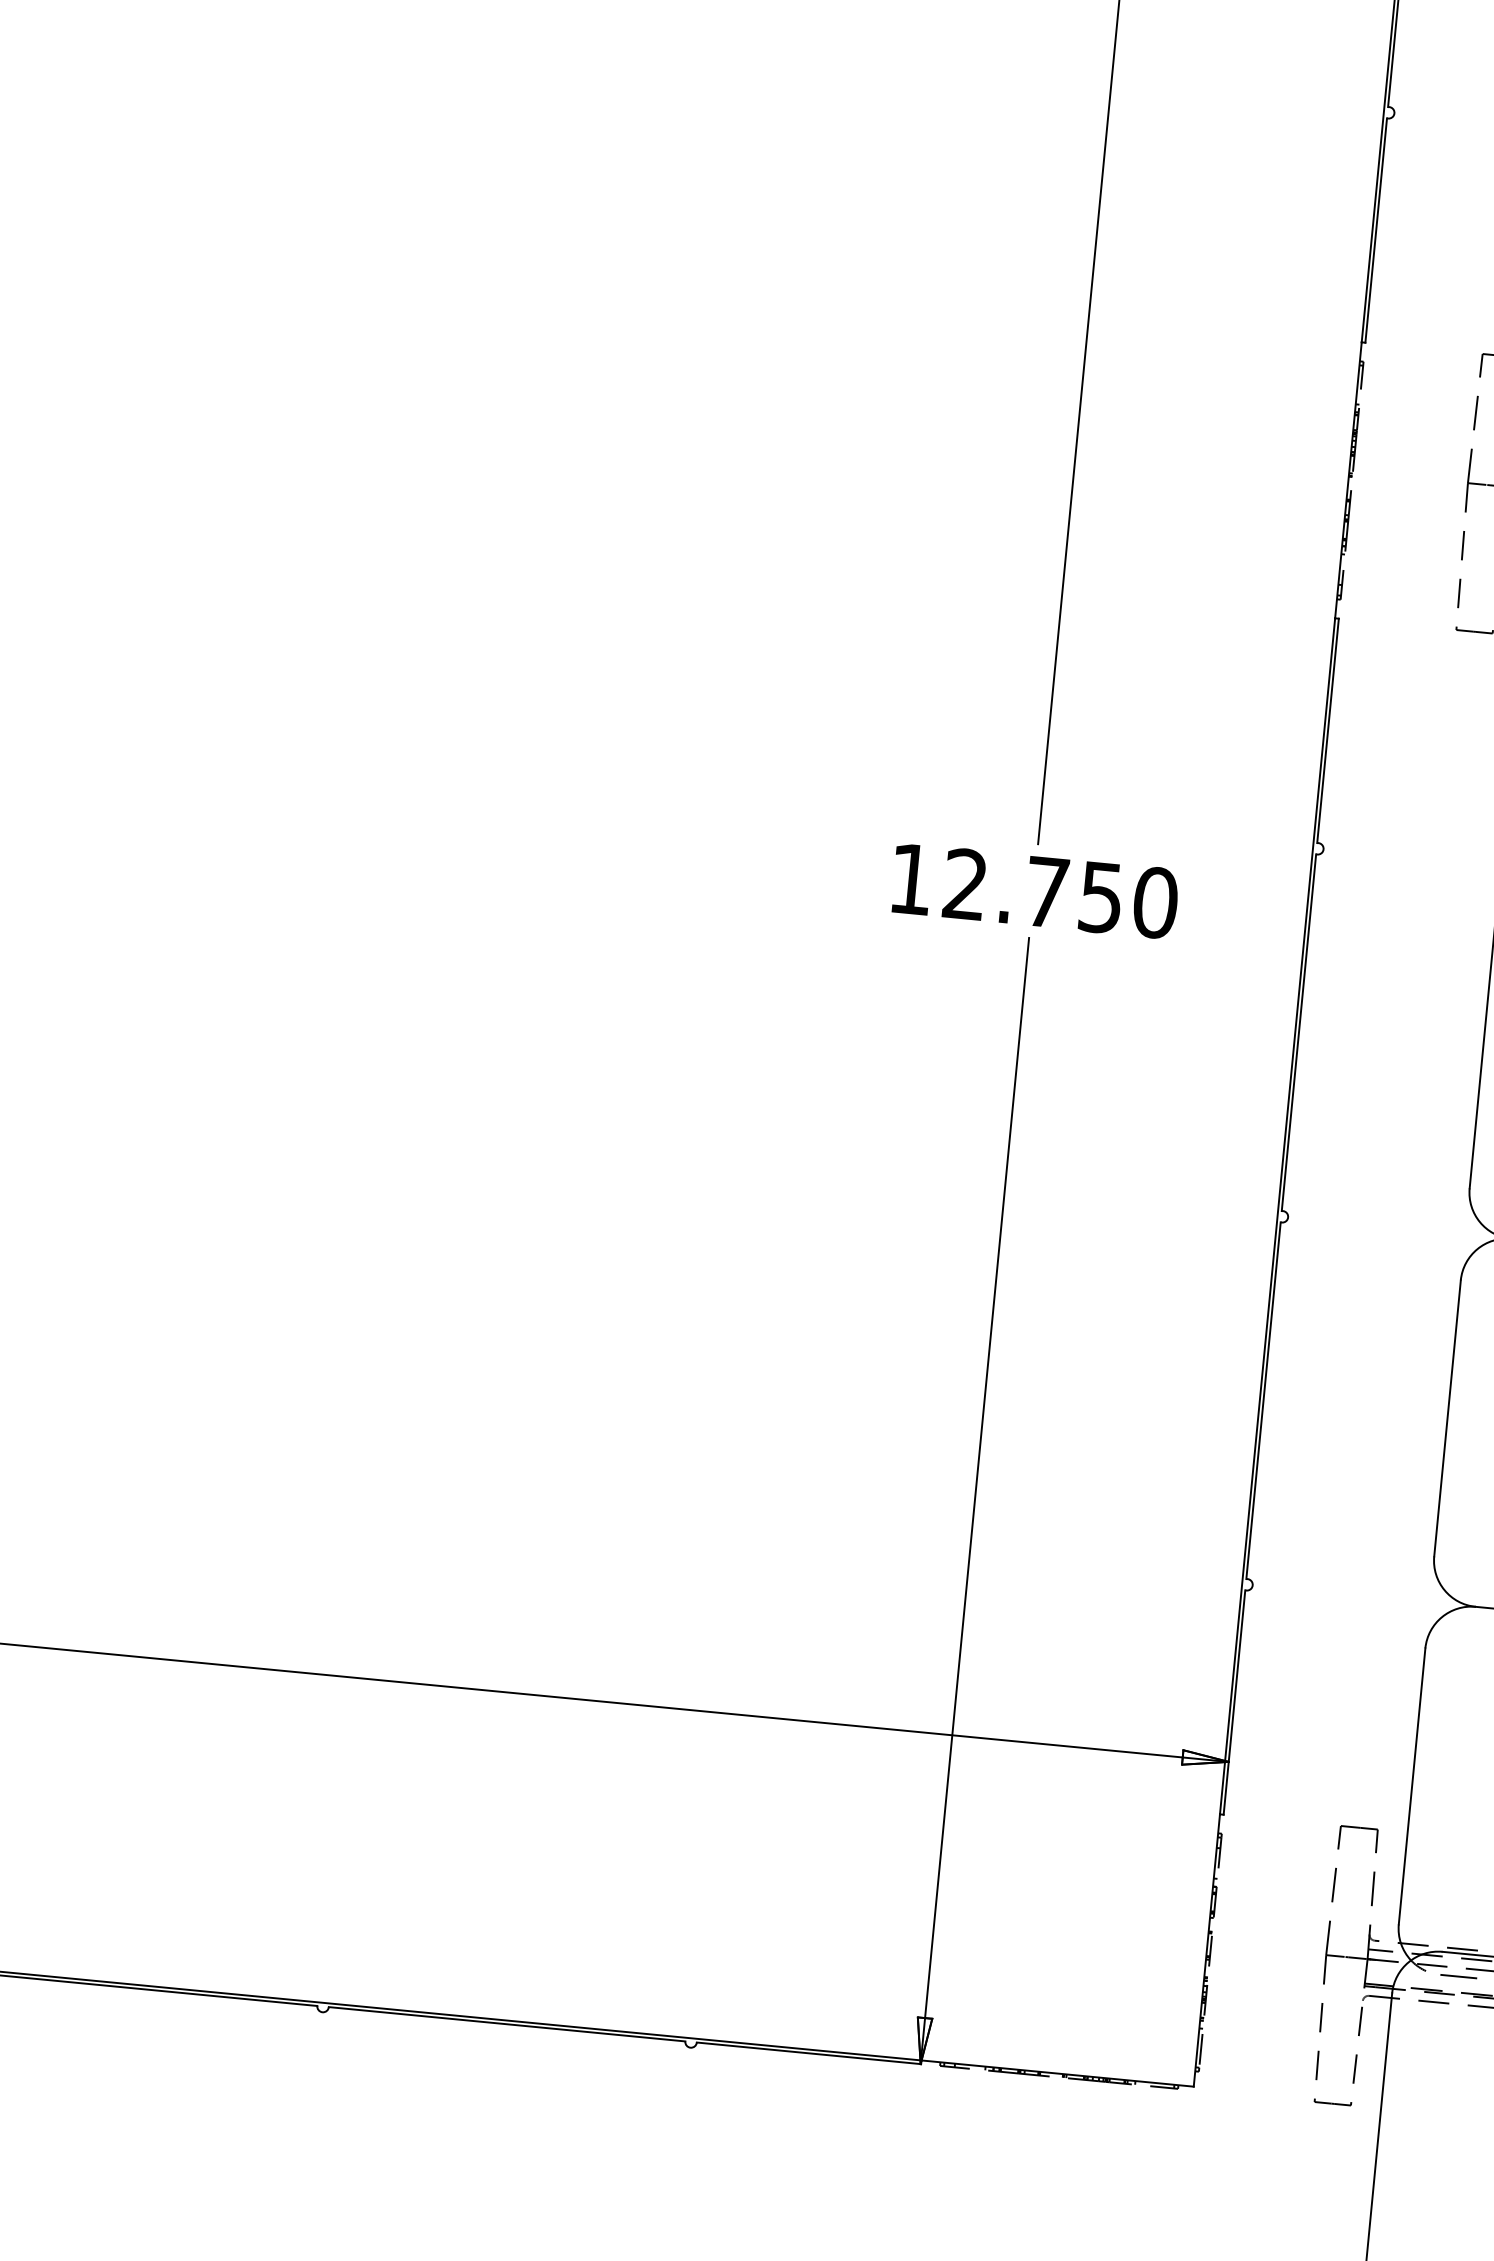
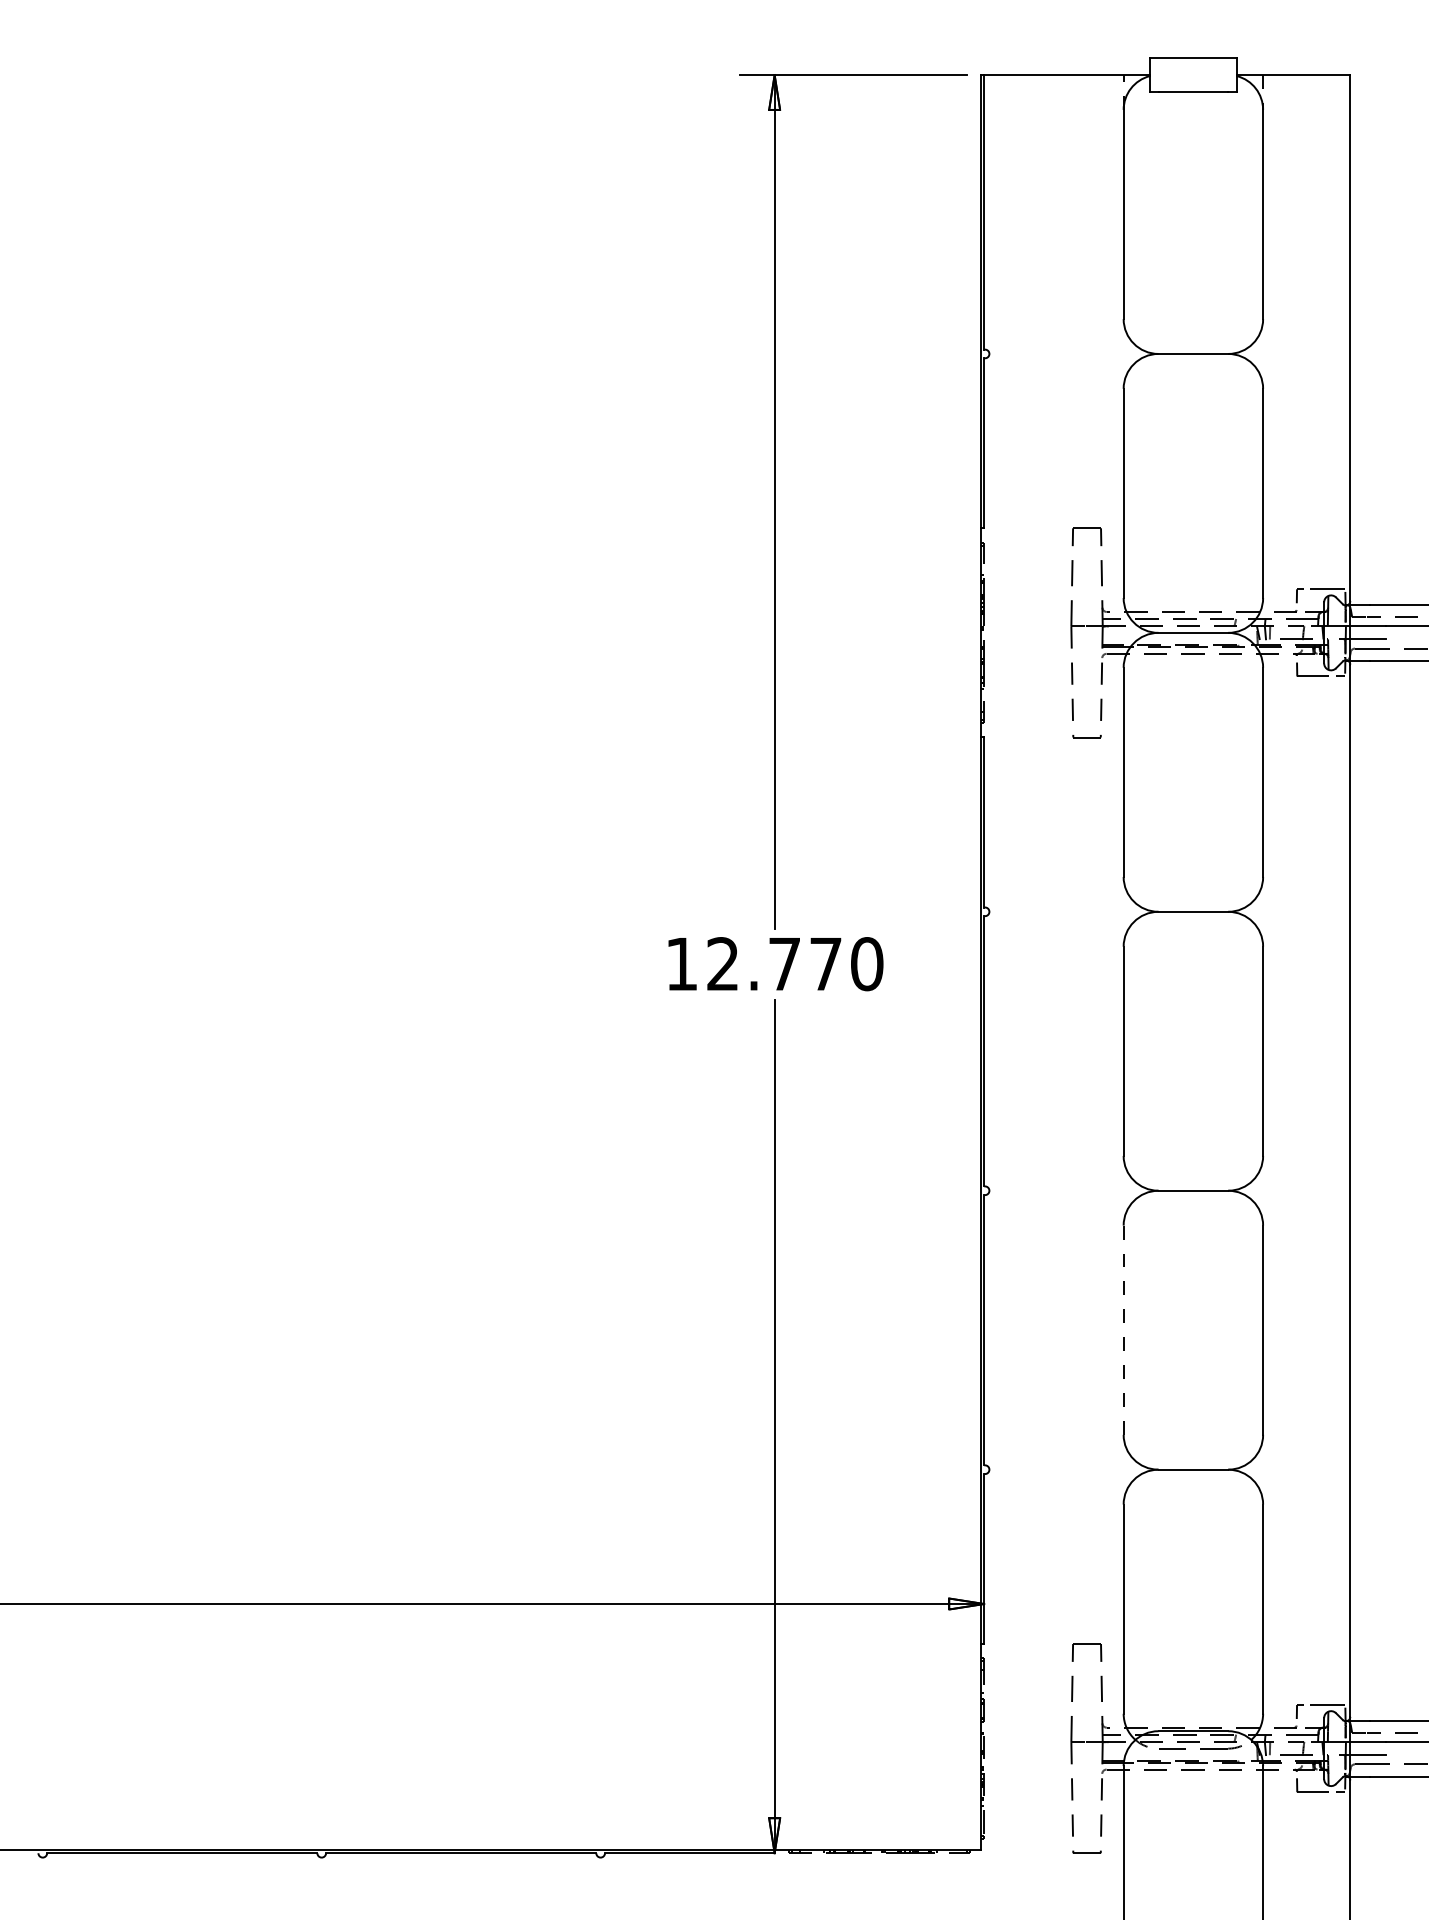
text: (1100, 898) -> (825, 964), 12.750 -> 12.770
line: (1447, 1418) -> (1123, 1330), solid -> dashed

